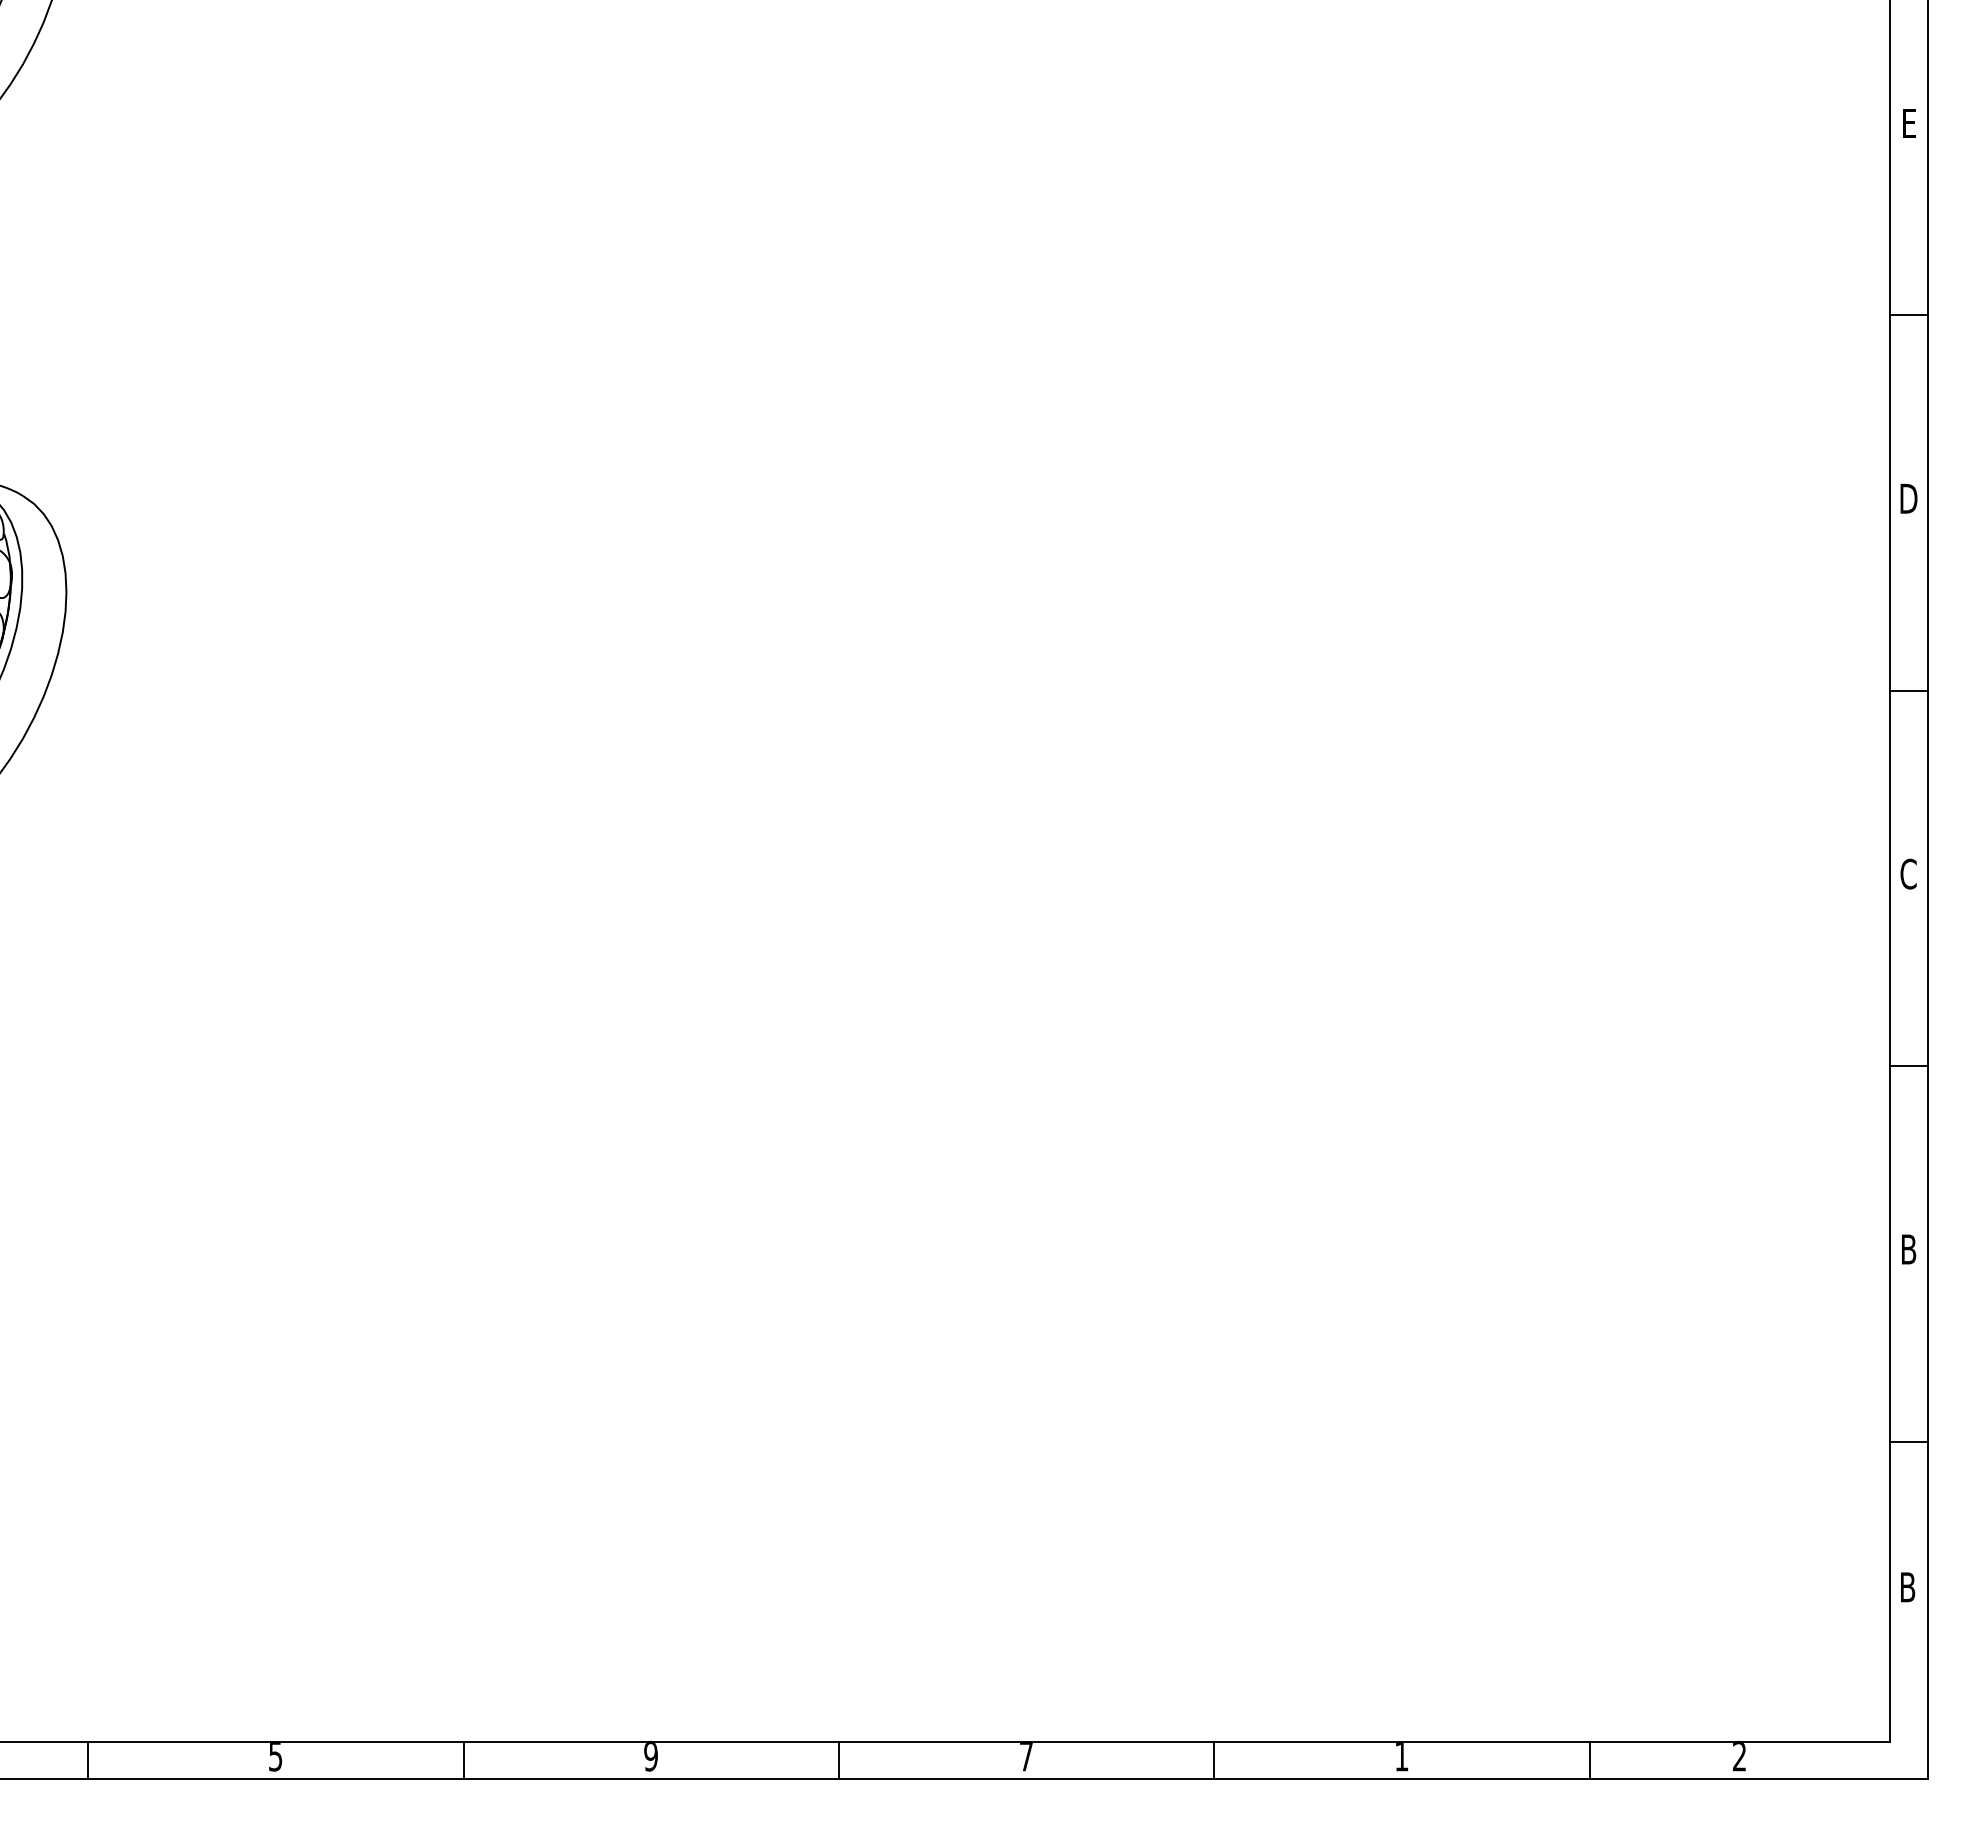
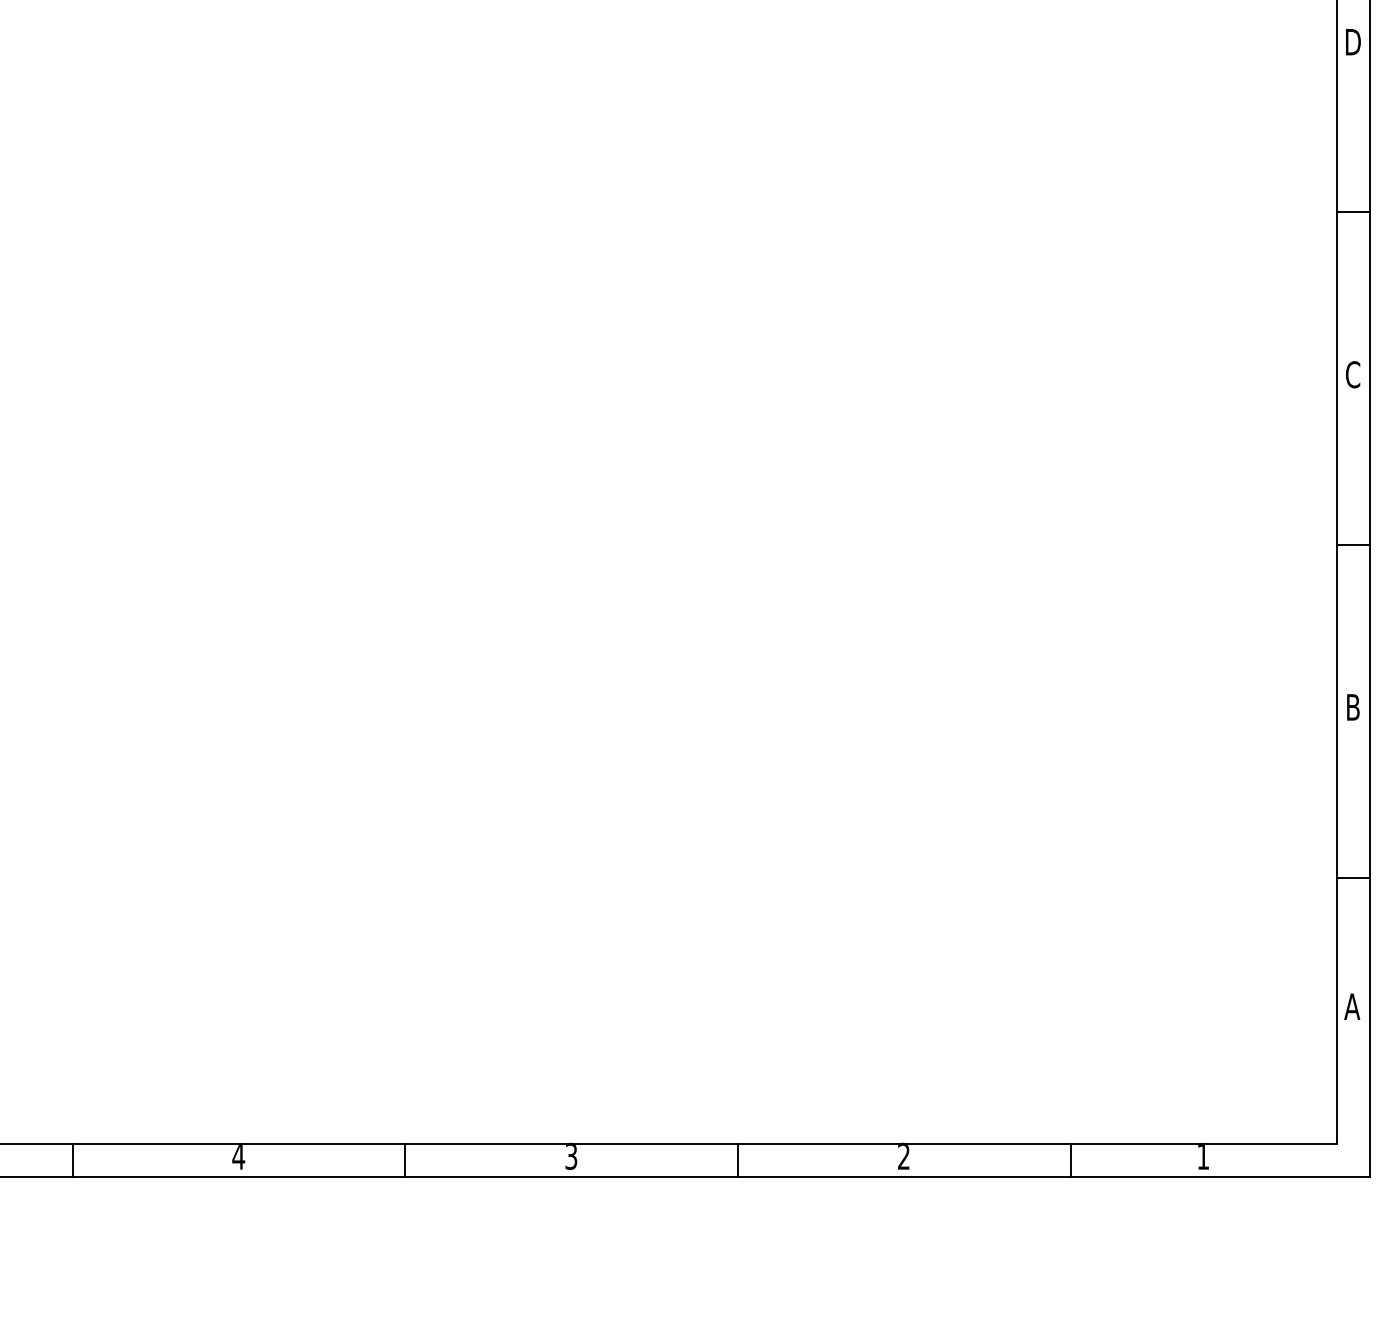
text: (1907, 1587) -> (1352, 1006), B -> A
text: (650, 1755) -> (238, 1155), 9 -> 4
text: (1025, 1755) -> (570, 1155), 7 -> 3
text: (1401, 1755) -> (903, 1155), 1 -> 2
text: (1739, 1755) -> (1203, 1155), 2 -> 1

